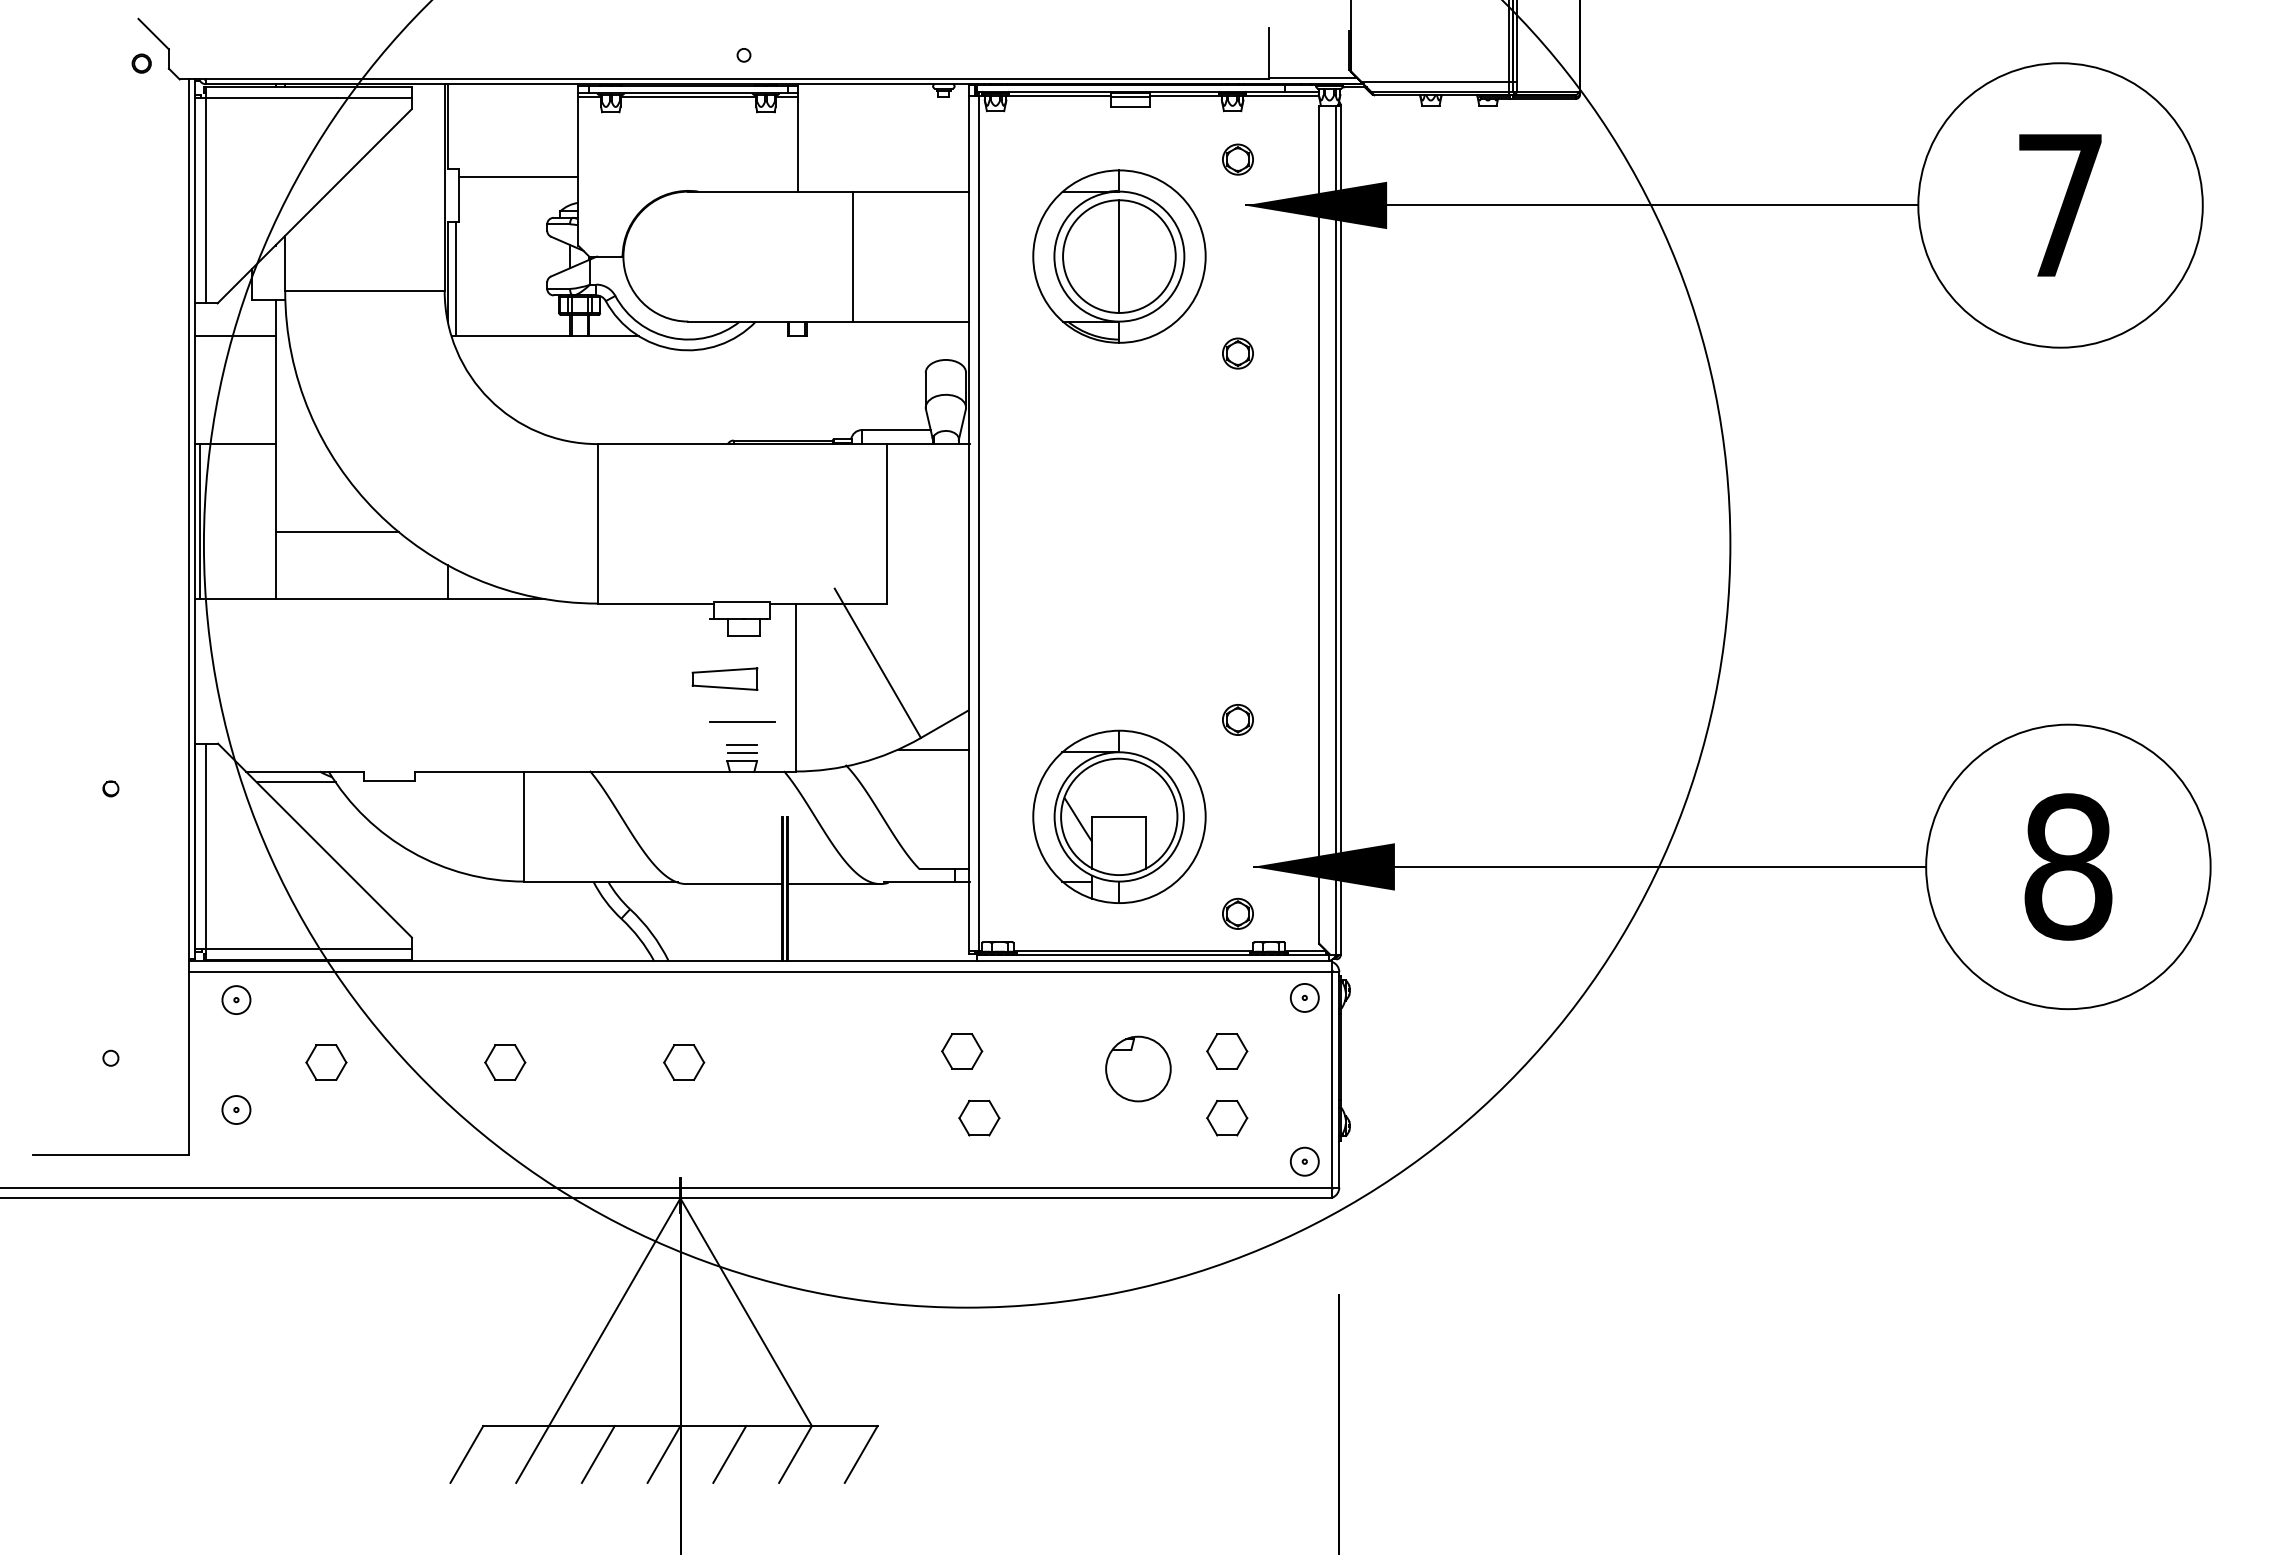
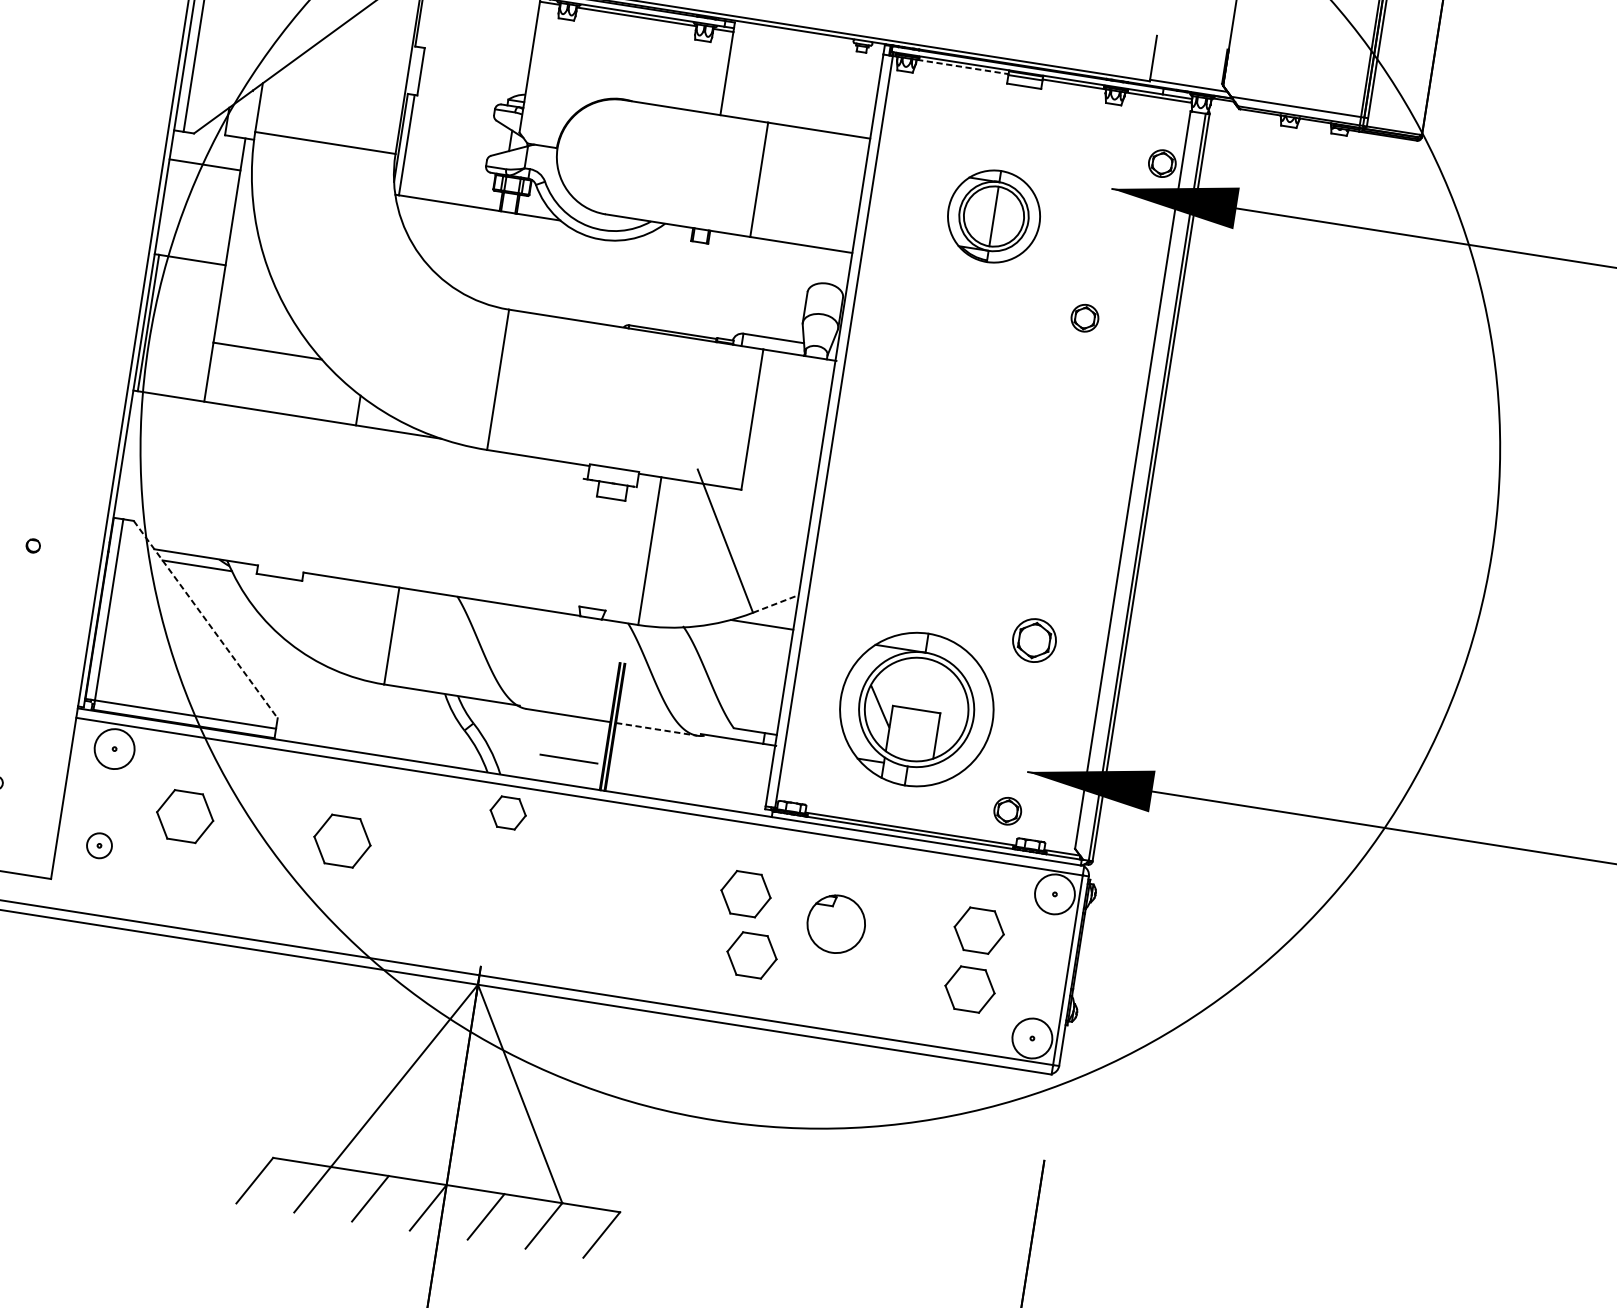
line: (1058, 96) -> (962, 67), solid -> dashed
part: (1237, 159) -> (1161, 163), moved
line: (518, 176) -> (476, 63), removed
part: (1119, 256) -> (994, 216), size x0.6
part: (724, 678) -> (588, 533), removed
part: (1237, 719) -> (1034, 640), size x1.6
line: (742, 721) -> (569, 758), moved
line: (944, 724) -> (775, 604), solid -> dashed
line: (742, 744) -> (595, 593), removed
line: (741, 752) -> (593, 600), removed
line: (315, 840) -> (206, 619), solid -> dashed
line: (834, 884) -> (656, 729), solid -> dashed
circle: (1304, 997) -> (1054, 893), size x1.6
circle: (236, 1000) -> (114, 749), size x1.6
part: (962, 1051) -> (746, 894), size x1.4
part: (1227, 1051) -> (979, 930), size x1.4
part: (326, 1062) -> (185, 816), size x1.6
part: (505, 1062) -> (342, 841), size x1.6
part: (684, 1062) -> (508, 812), moved
part: (1138, 1068) -> (836, 923), moved
part: (979, 1117) -> (752, 954), size x1.4
part: (1227, 1117) -> (970, 988), size x1.4
circle: (1304, 1161) -> (1032, 1038), size x1.6

